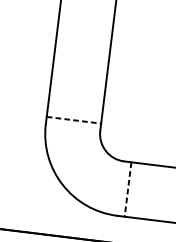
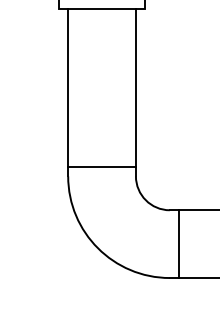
line: (74, 120) -> (102, 167), dashed -> solid
line: (127, 189) -> (178, 244), dashed -> solid

